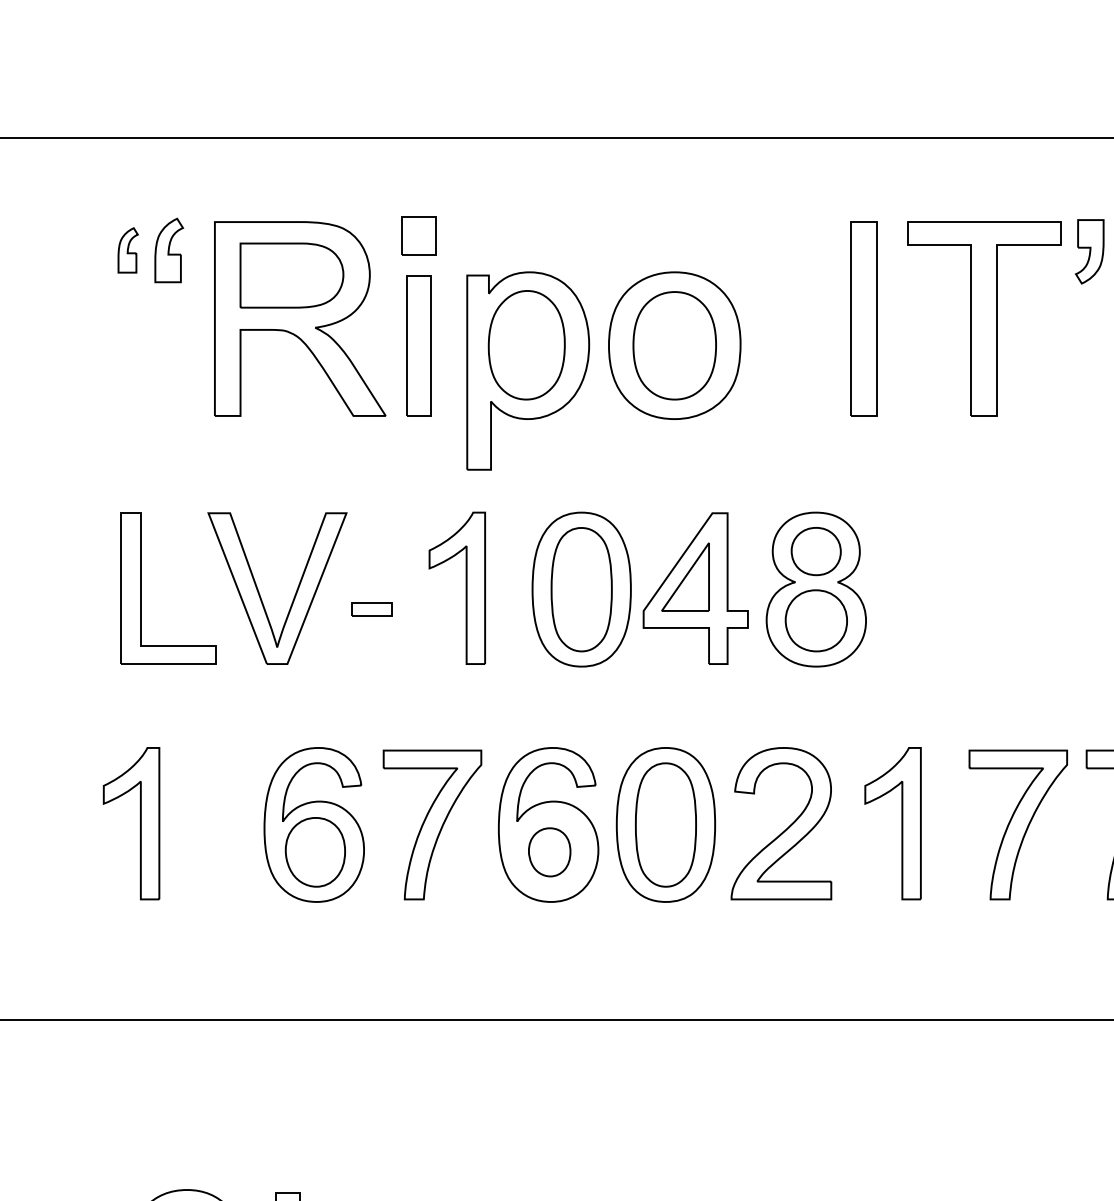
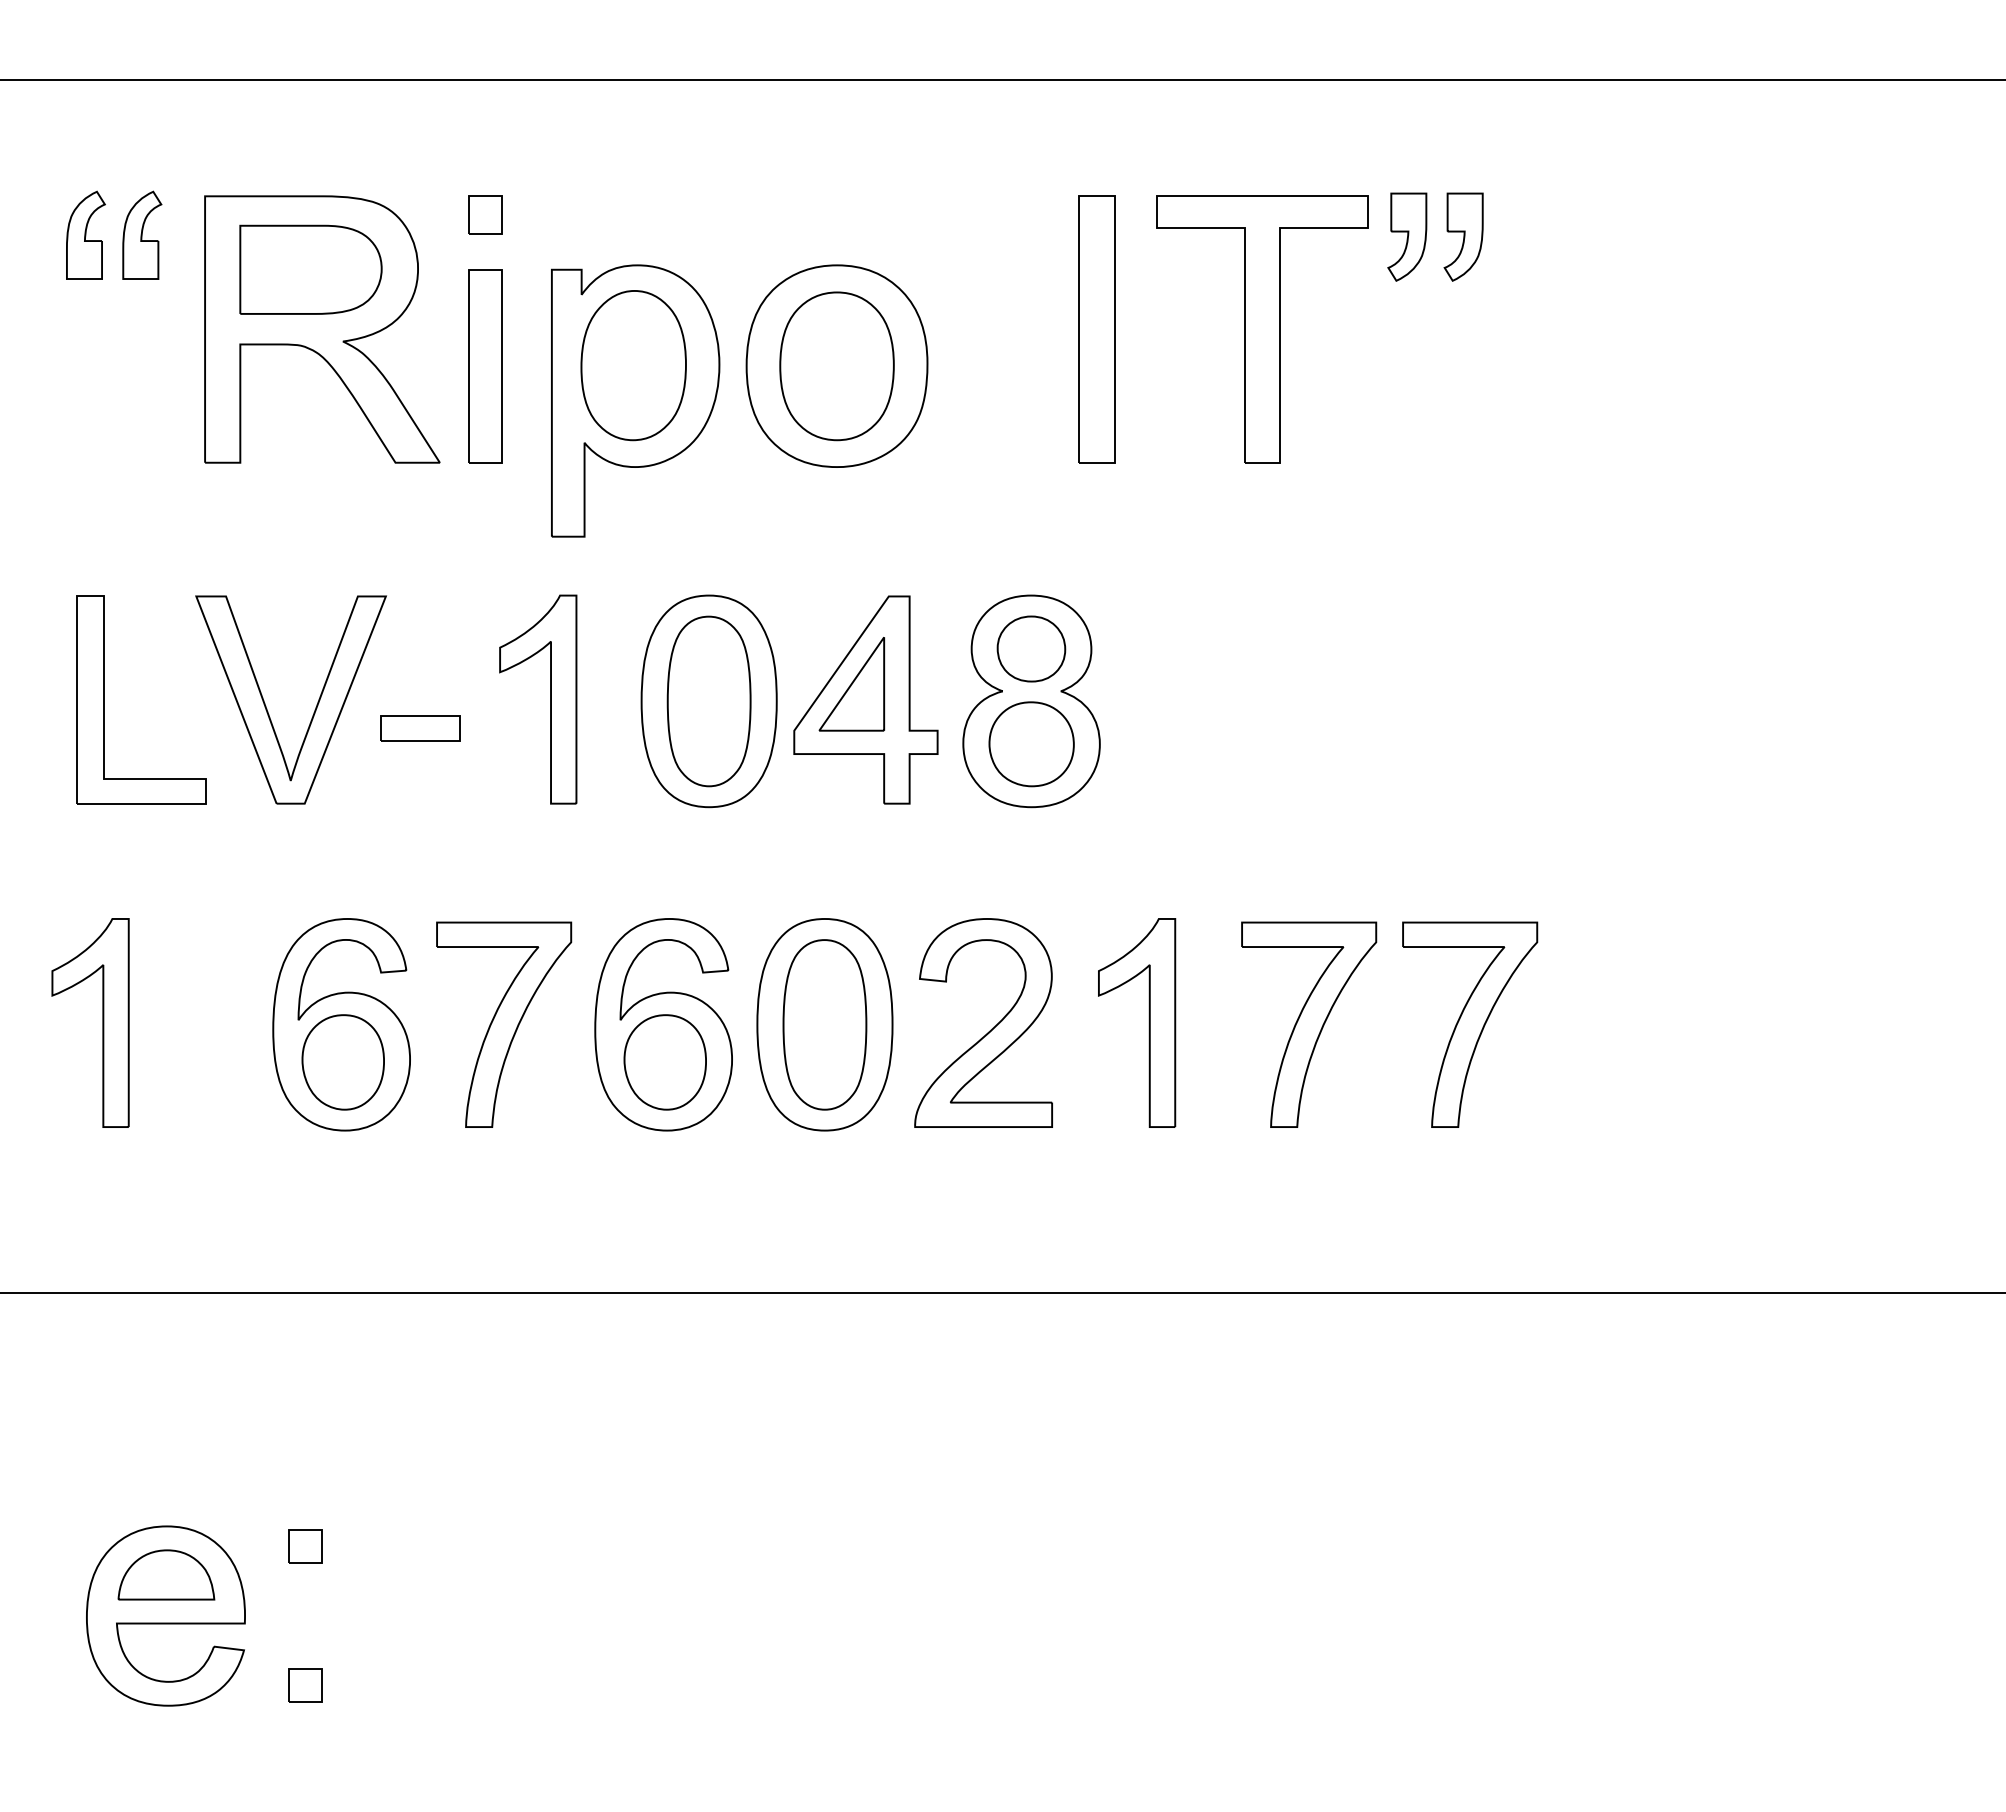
part: (418, 235) -> (485, 214), size x0.71
part: (127, 249) -> (85, 234), size x1.43
part: (371, 609) -> (420, 728), size x1.43
part: (549, 852) -> (664, 1062), size x1.43

